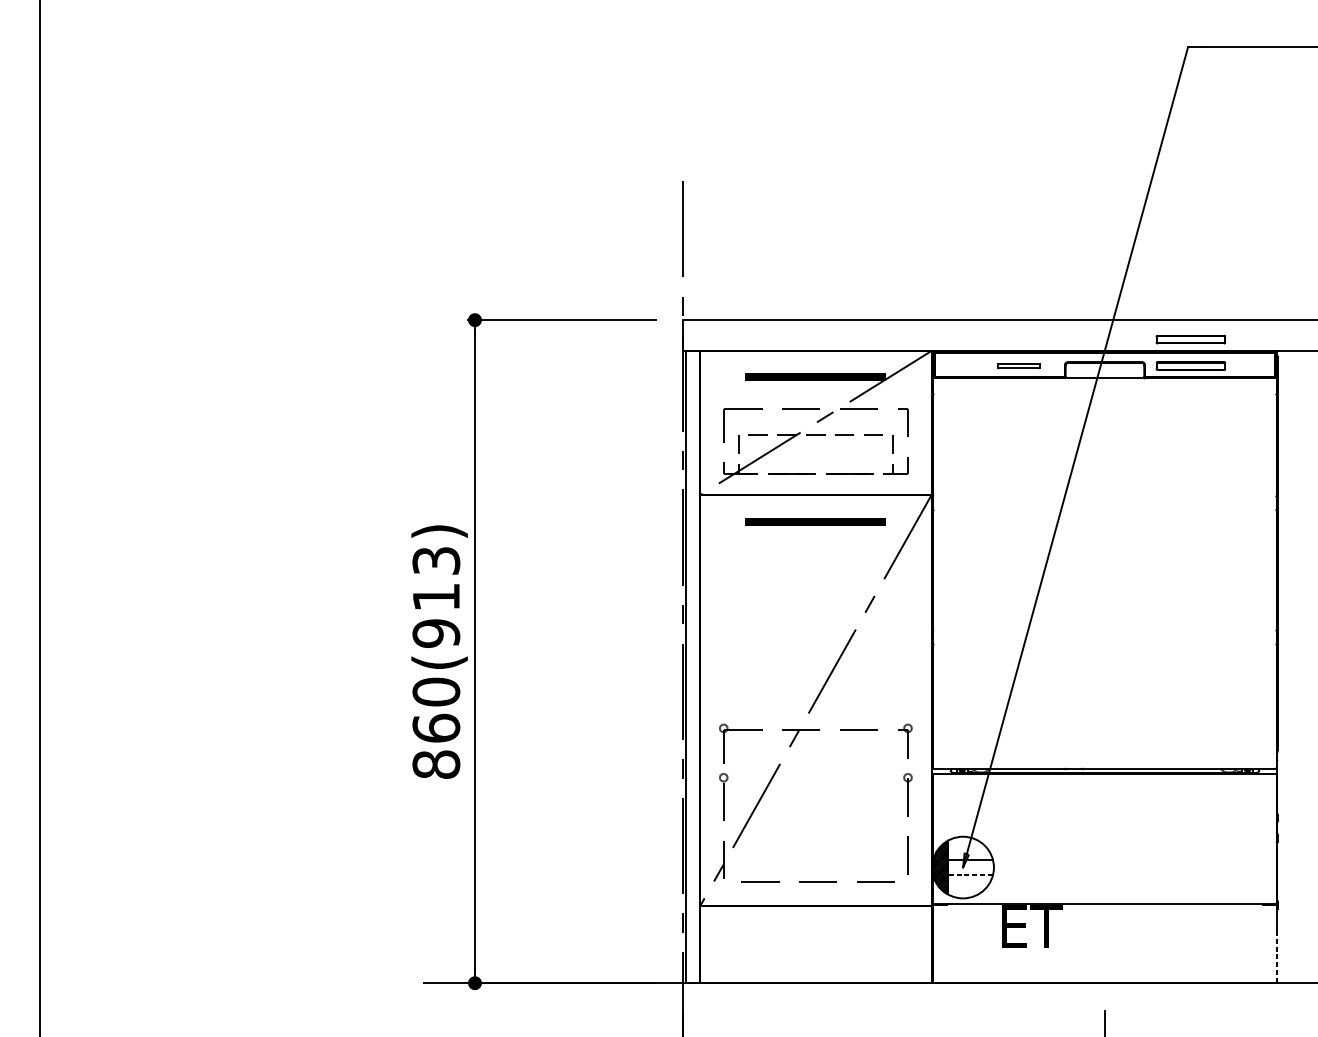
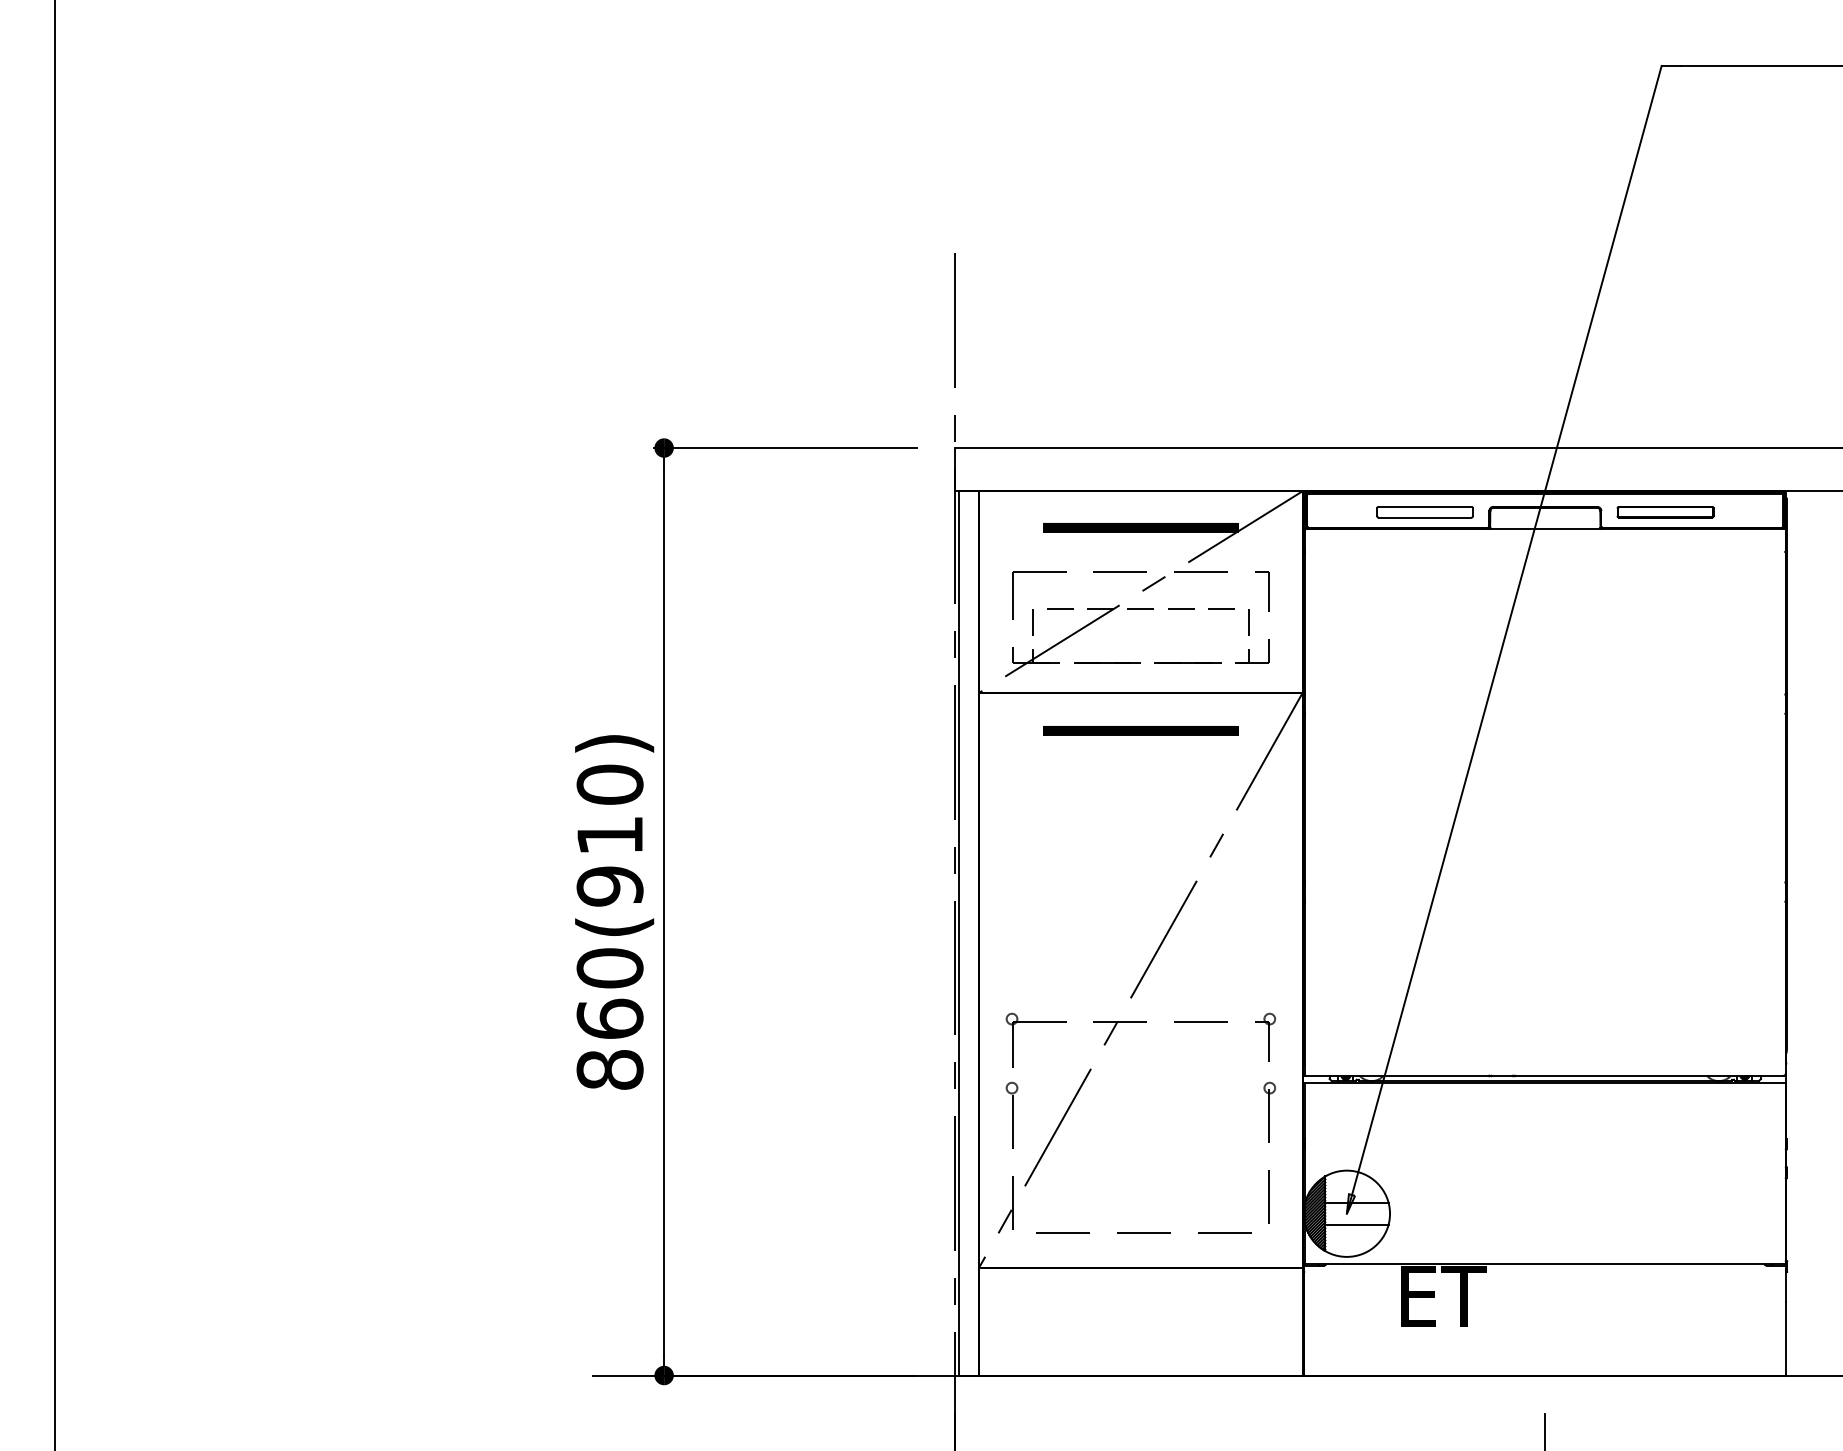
part: (1190, 339) -> (1665, 475), removed
part: (1018, 366) -> (1424, 512), size x1.67
text: (435, 560) -> (609, 784), 860(913) -> 860(910)
line: (969, 875) -> (1356, 1224), dashed -> solid
line: (1277, 956) -> (1786, 1338), dashed -> solid

